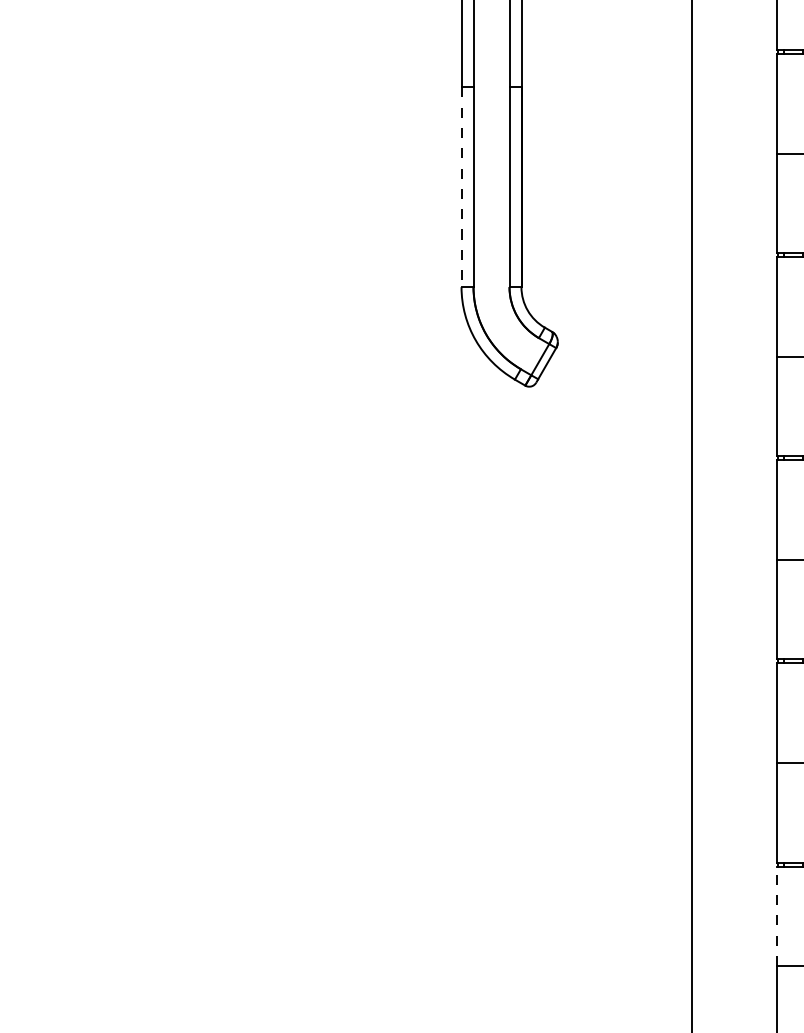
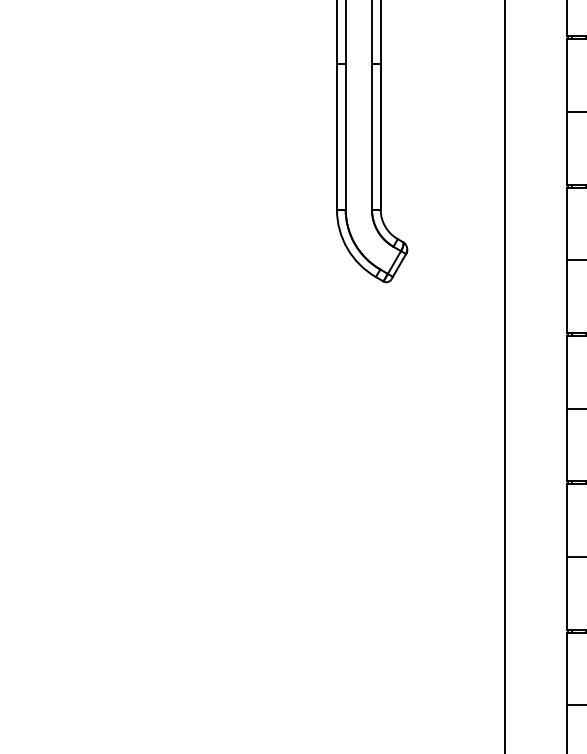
line: (460, 187) -> (336, 136), dashed -> solid
line: (777, 915) -> (567, 668), dashed -> solid

